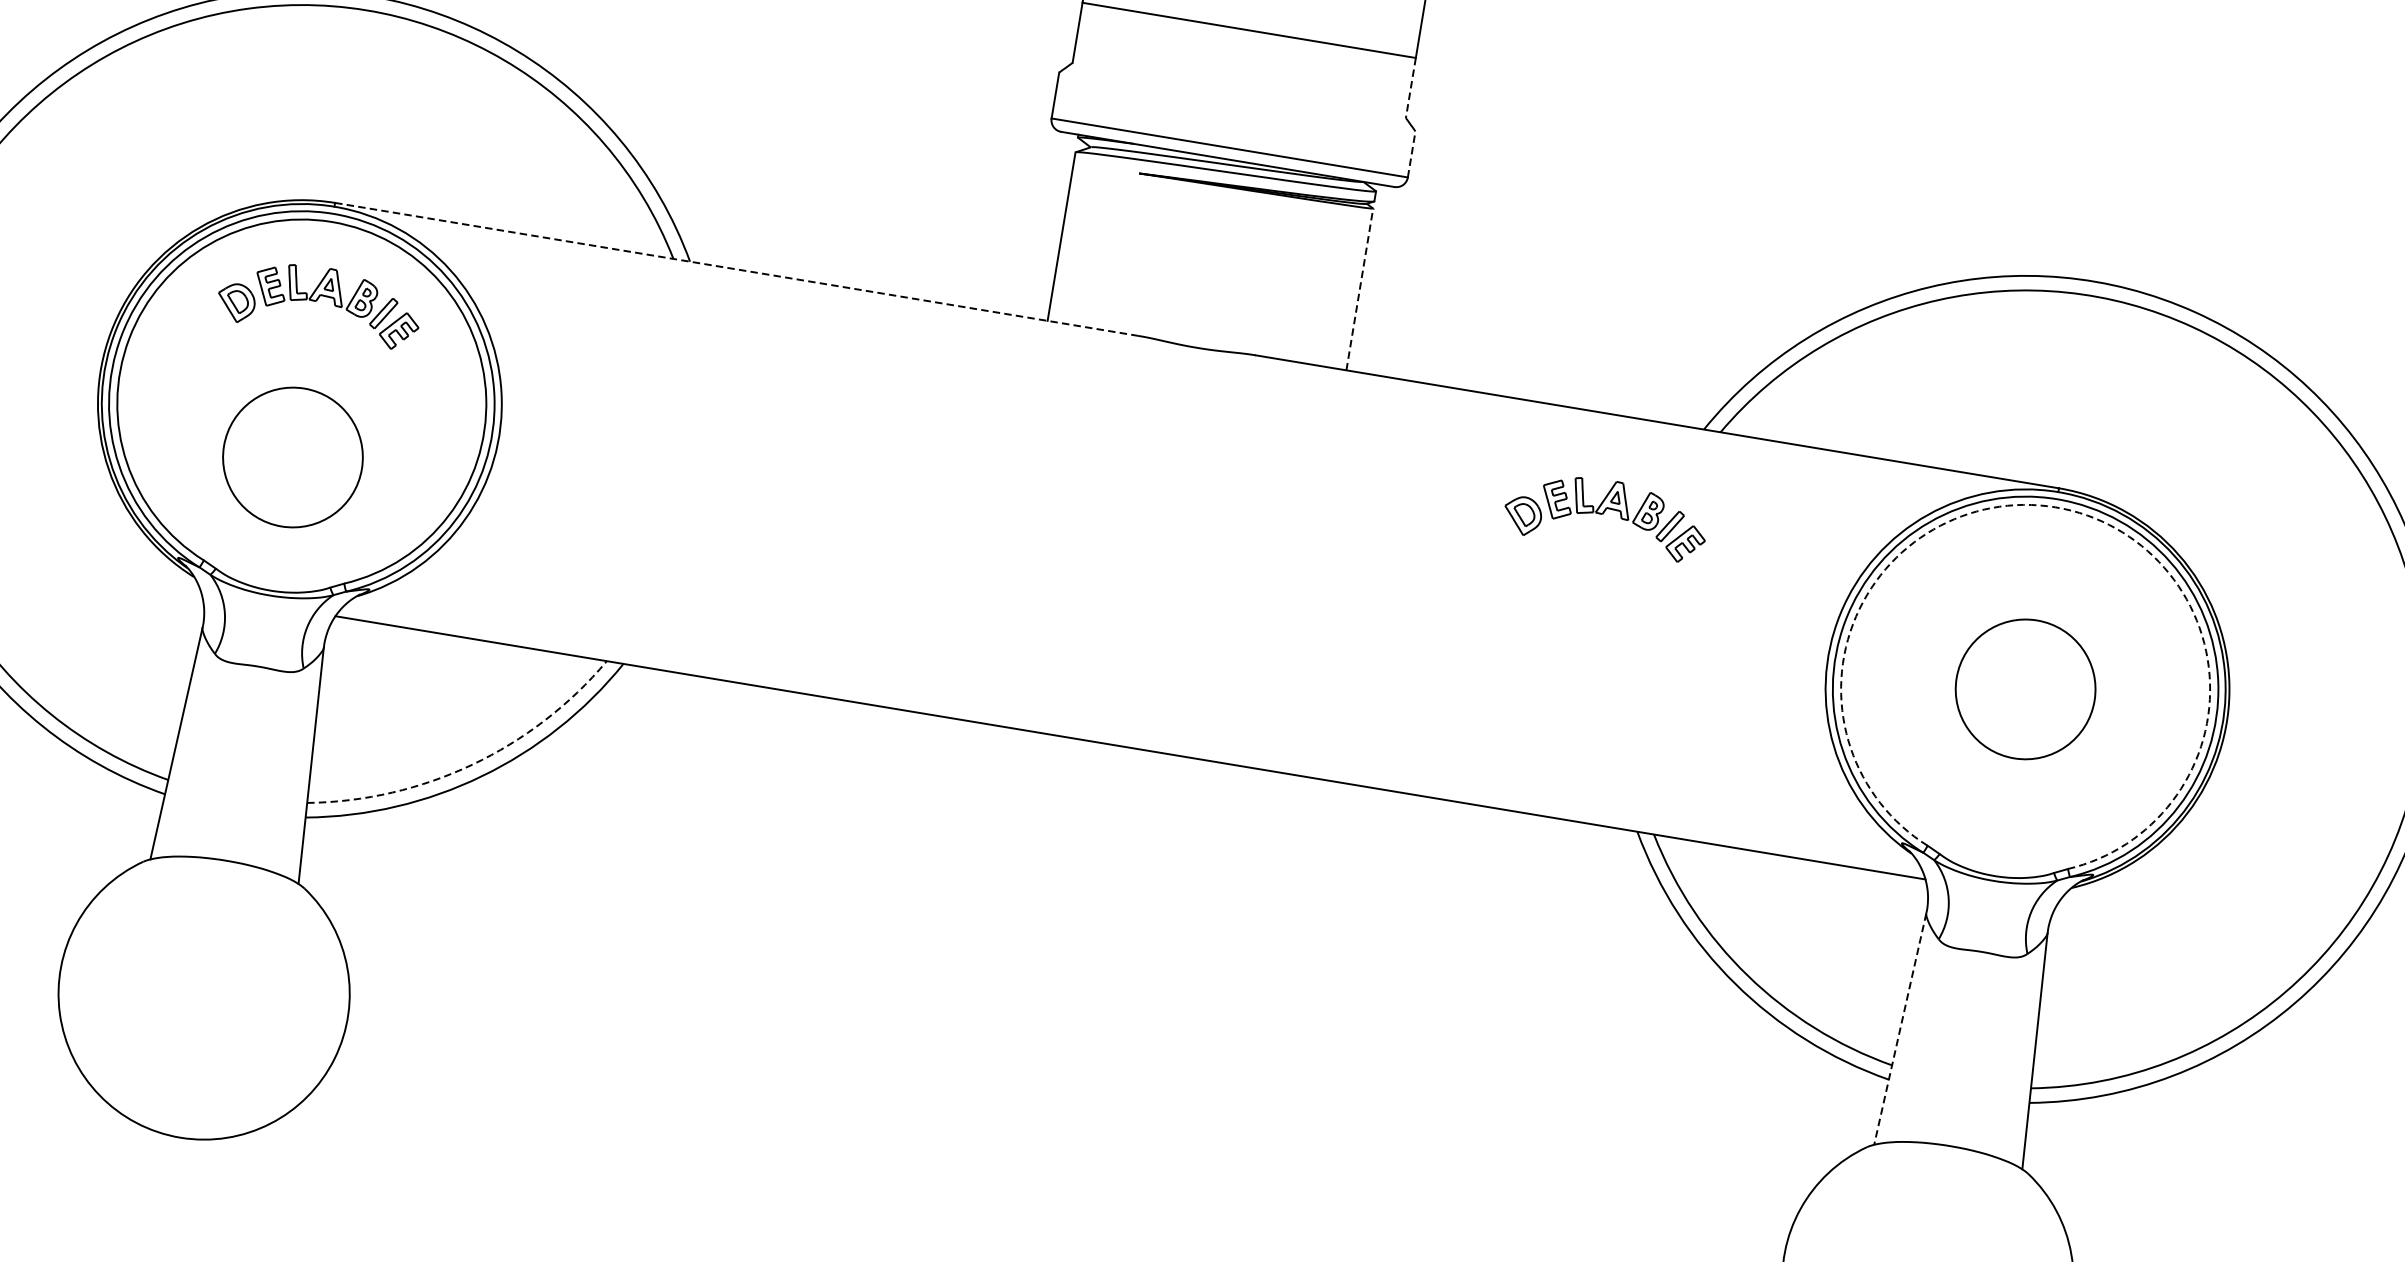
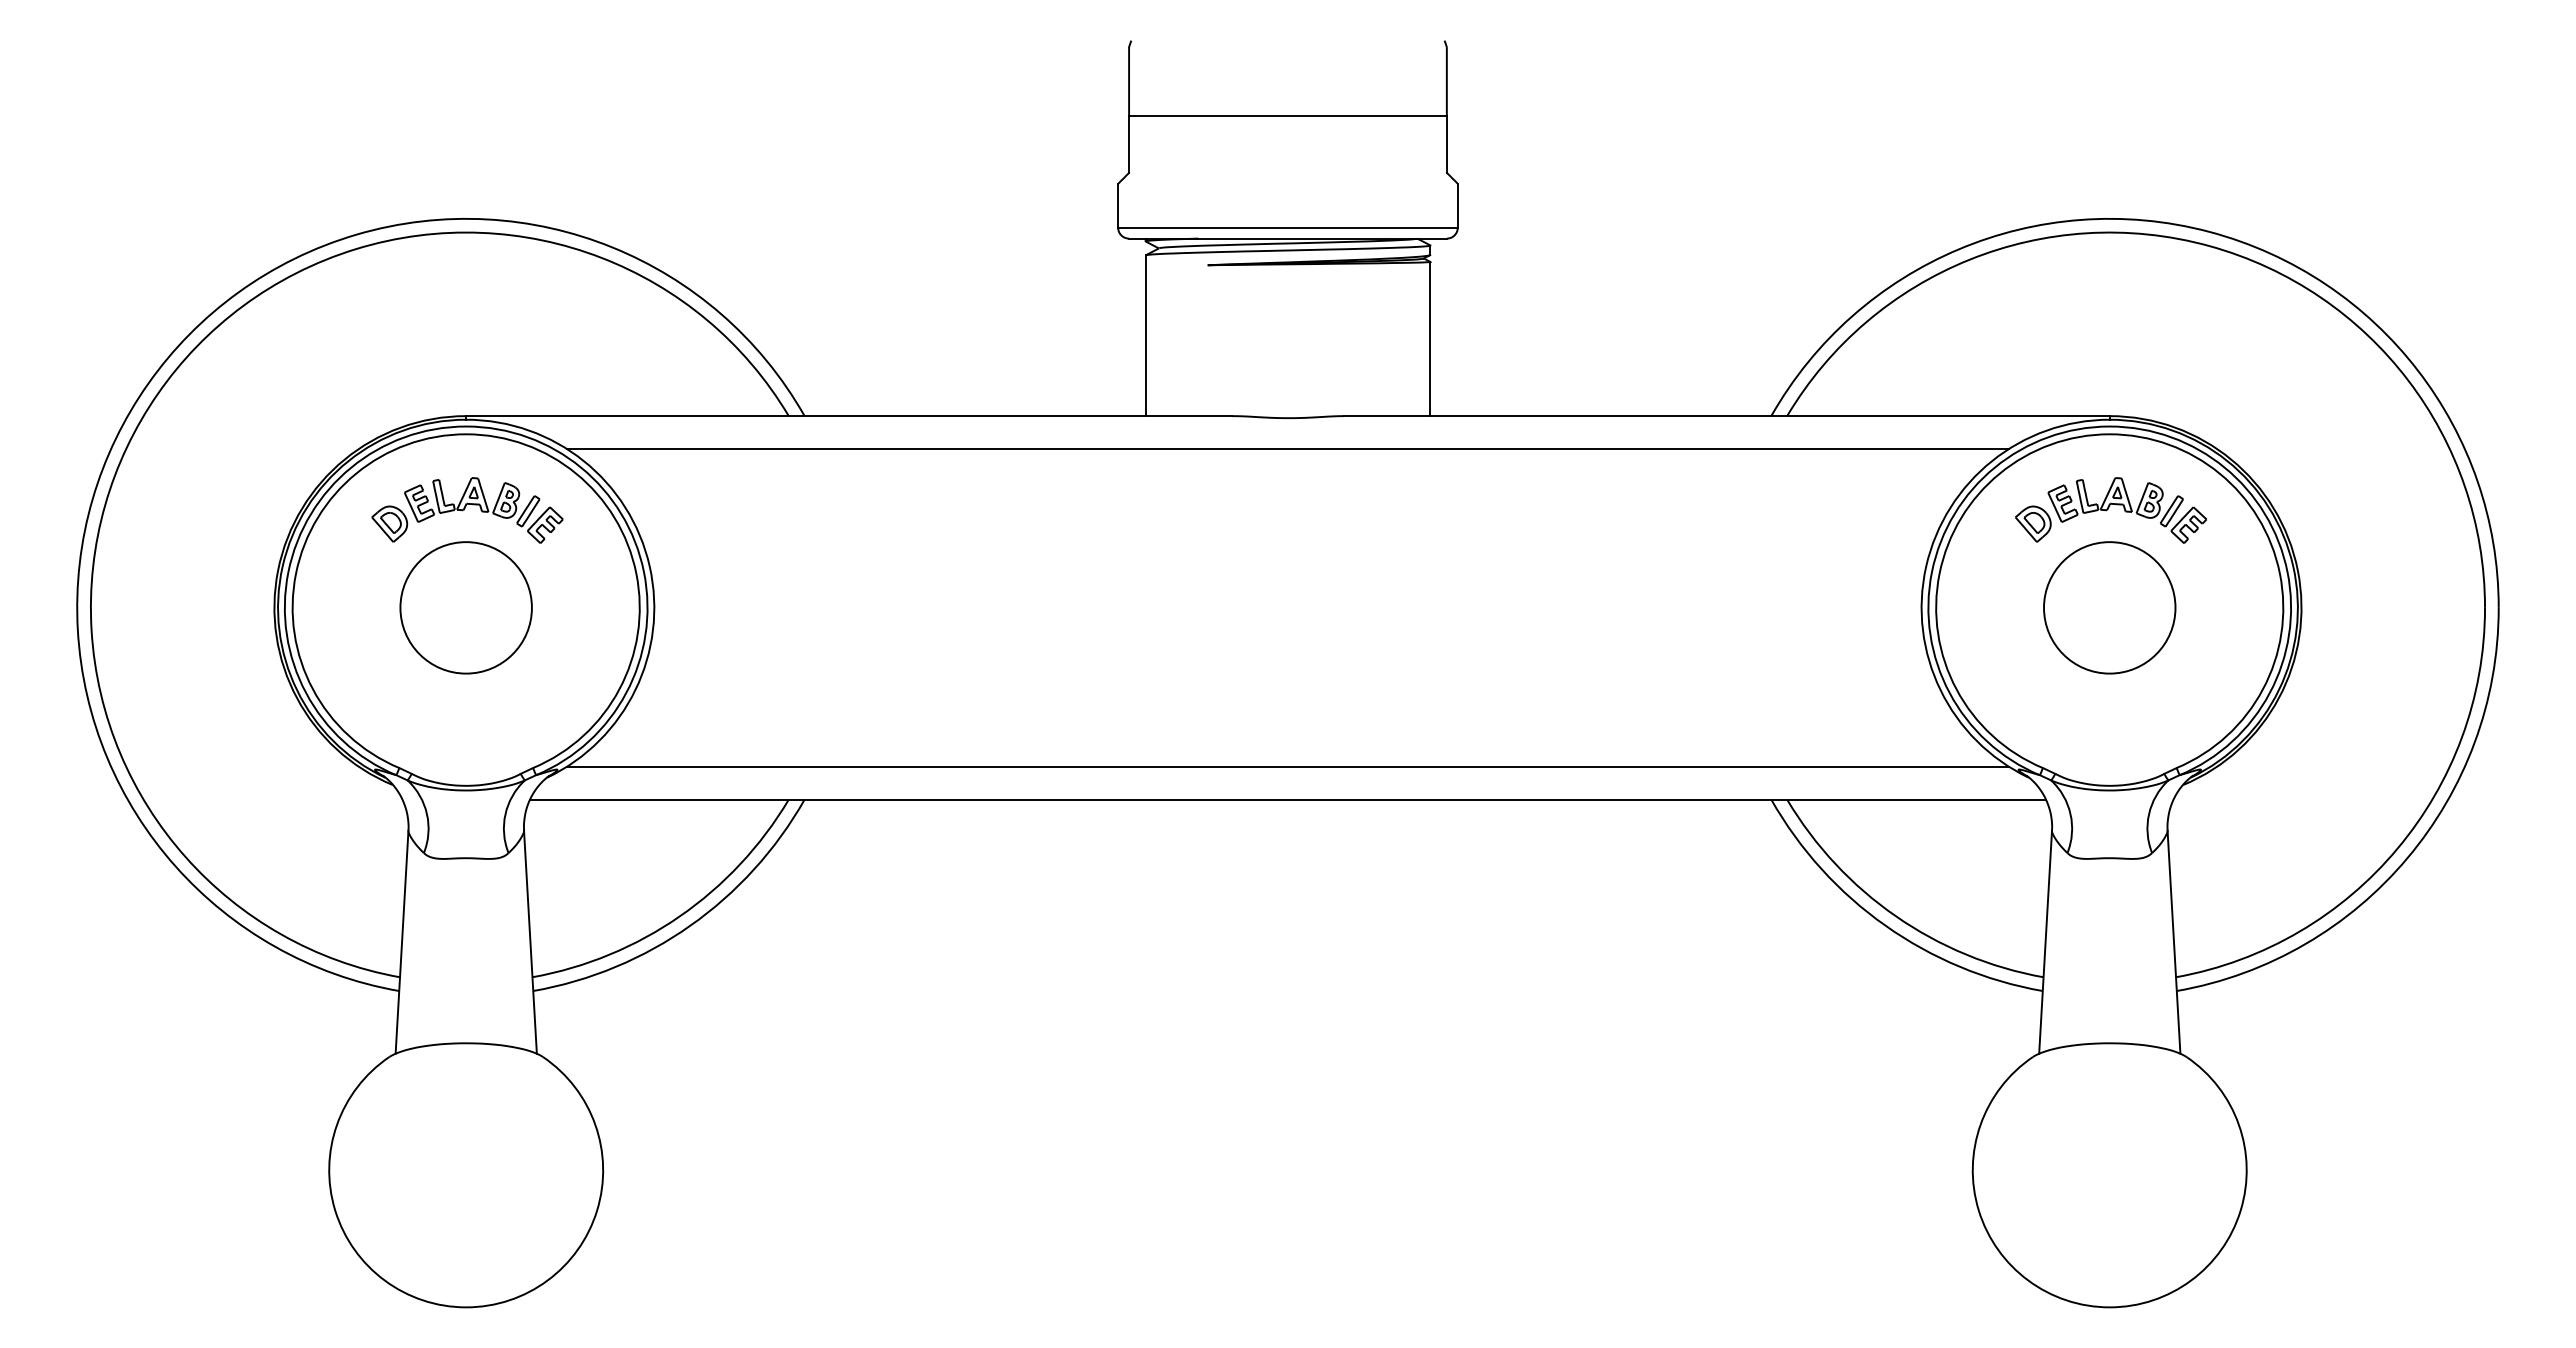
line: (1410, 88) -> (1446, 144), dashed -> solid
line: (1411, 154) -> (1457, 205), dashed -> solid
line: (737, 269) -> (849, 416), dashed -> solid
line: (1359, 288) -> (1430, 338), dashed -> solid
line: (1190, 380) -> (1287, 449), added
circle: (292, 457) -> (465, 607), moved
arc: (2055, 507) -> (2109, 434), dashed -> solid
part: (1605, 515) -> (2110, 510), moved
line: (1135, 713) -> (1287, 766), added
arc: (471, 764) -> (679, 916), dashed -> solid
line: (1900, 1029) -> (2045, 942), dashed -> solid

